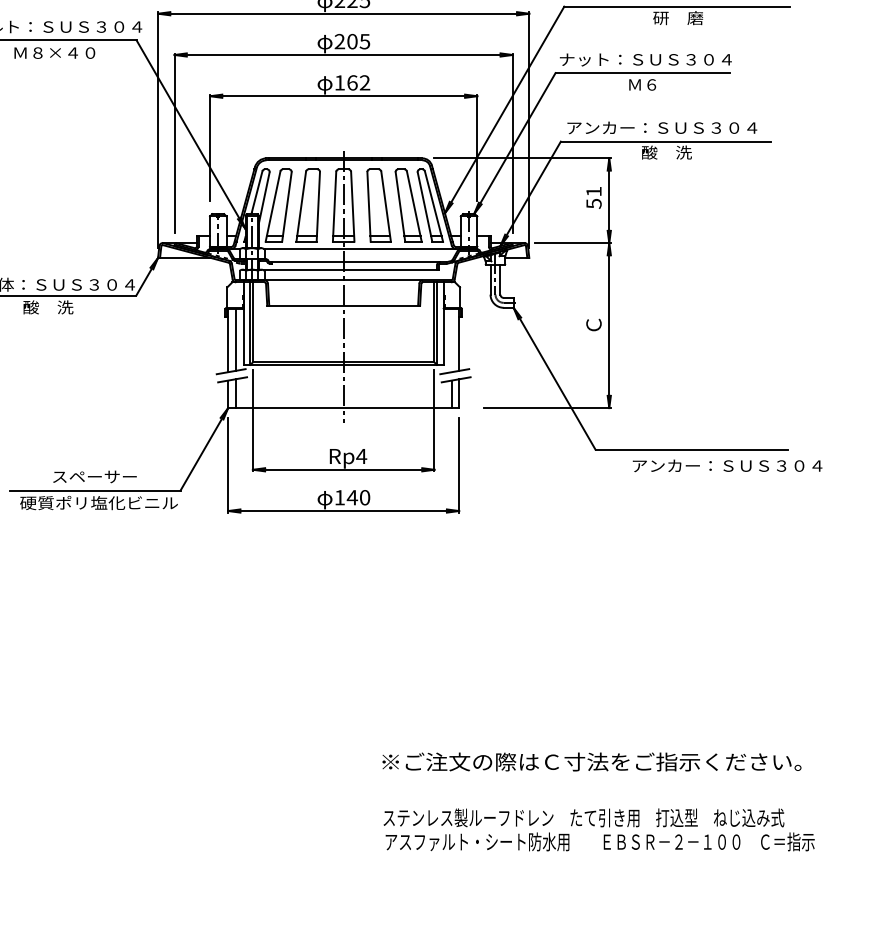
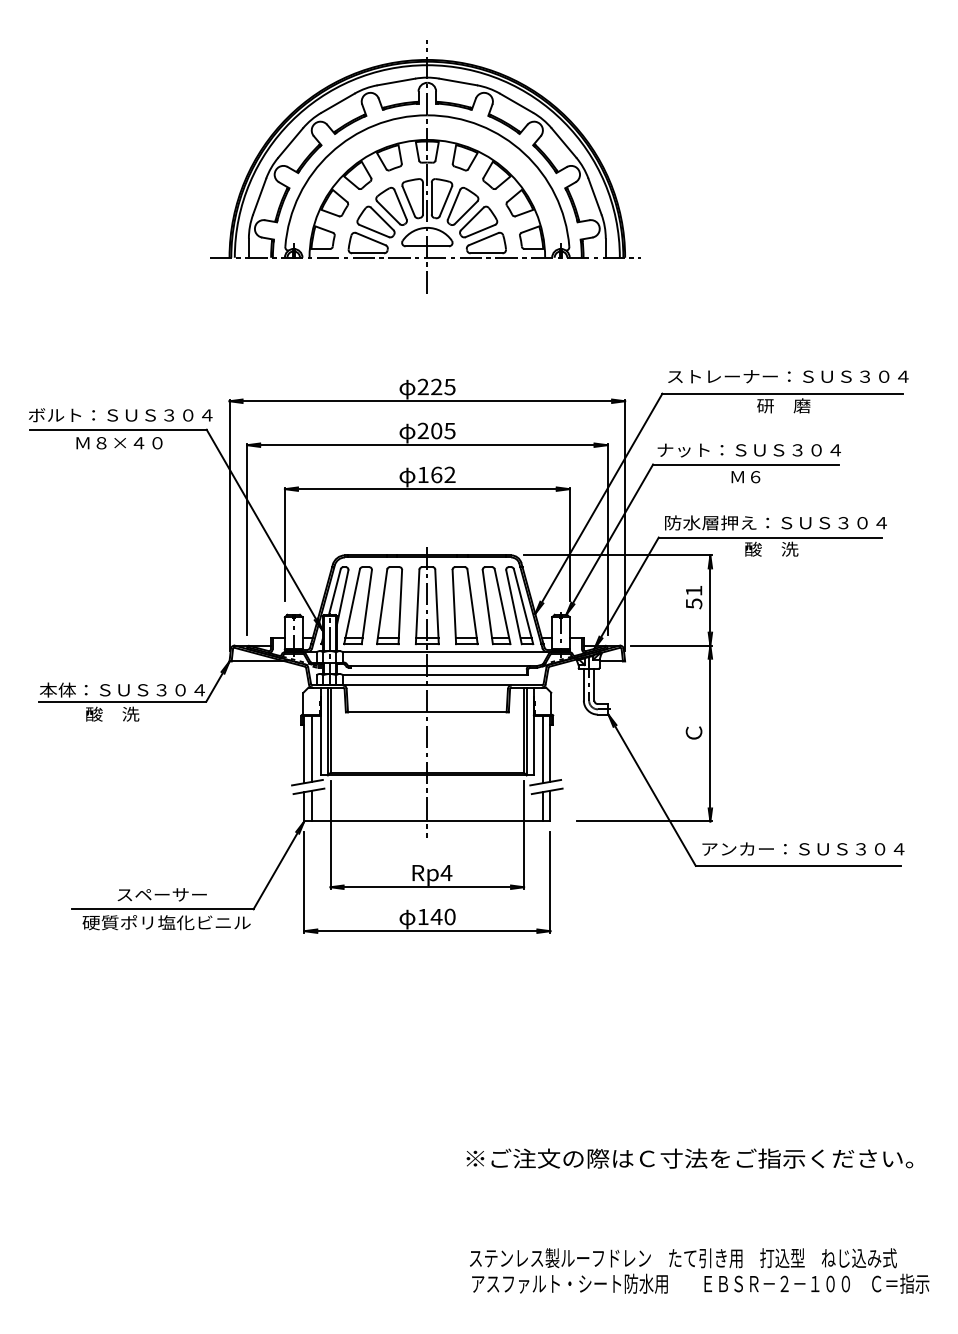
text: (670, 127) -> (775, 522), アンカー：ＳＵＳ３０４ -> 防水層押え：ＳＵＳ３０４
line: (451, 340) -> (542, 749), added
text: (727, 465) -> (803, 848), moved
text: (591, 761) -> (689, 1158), moved

